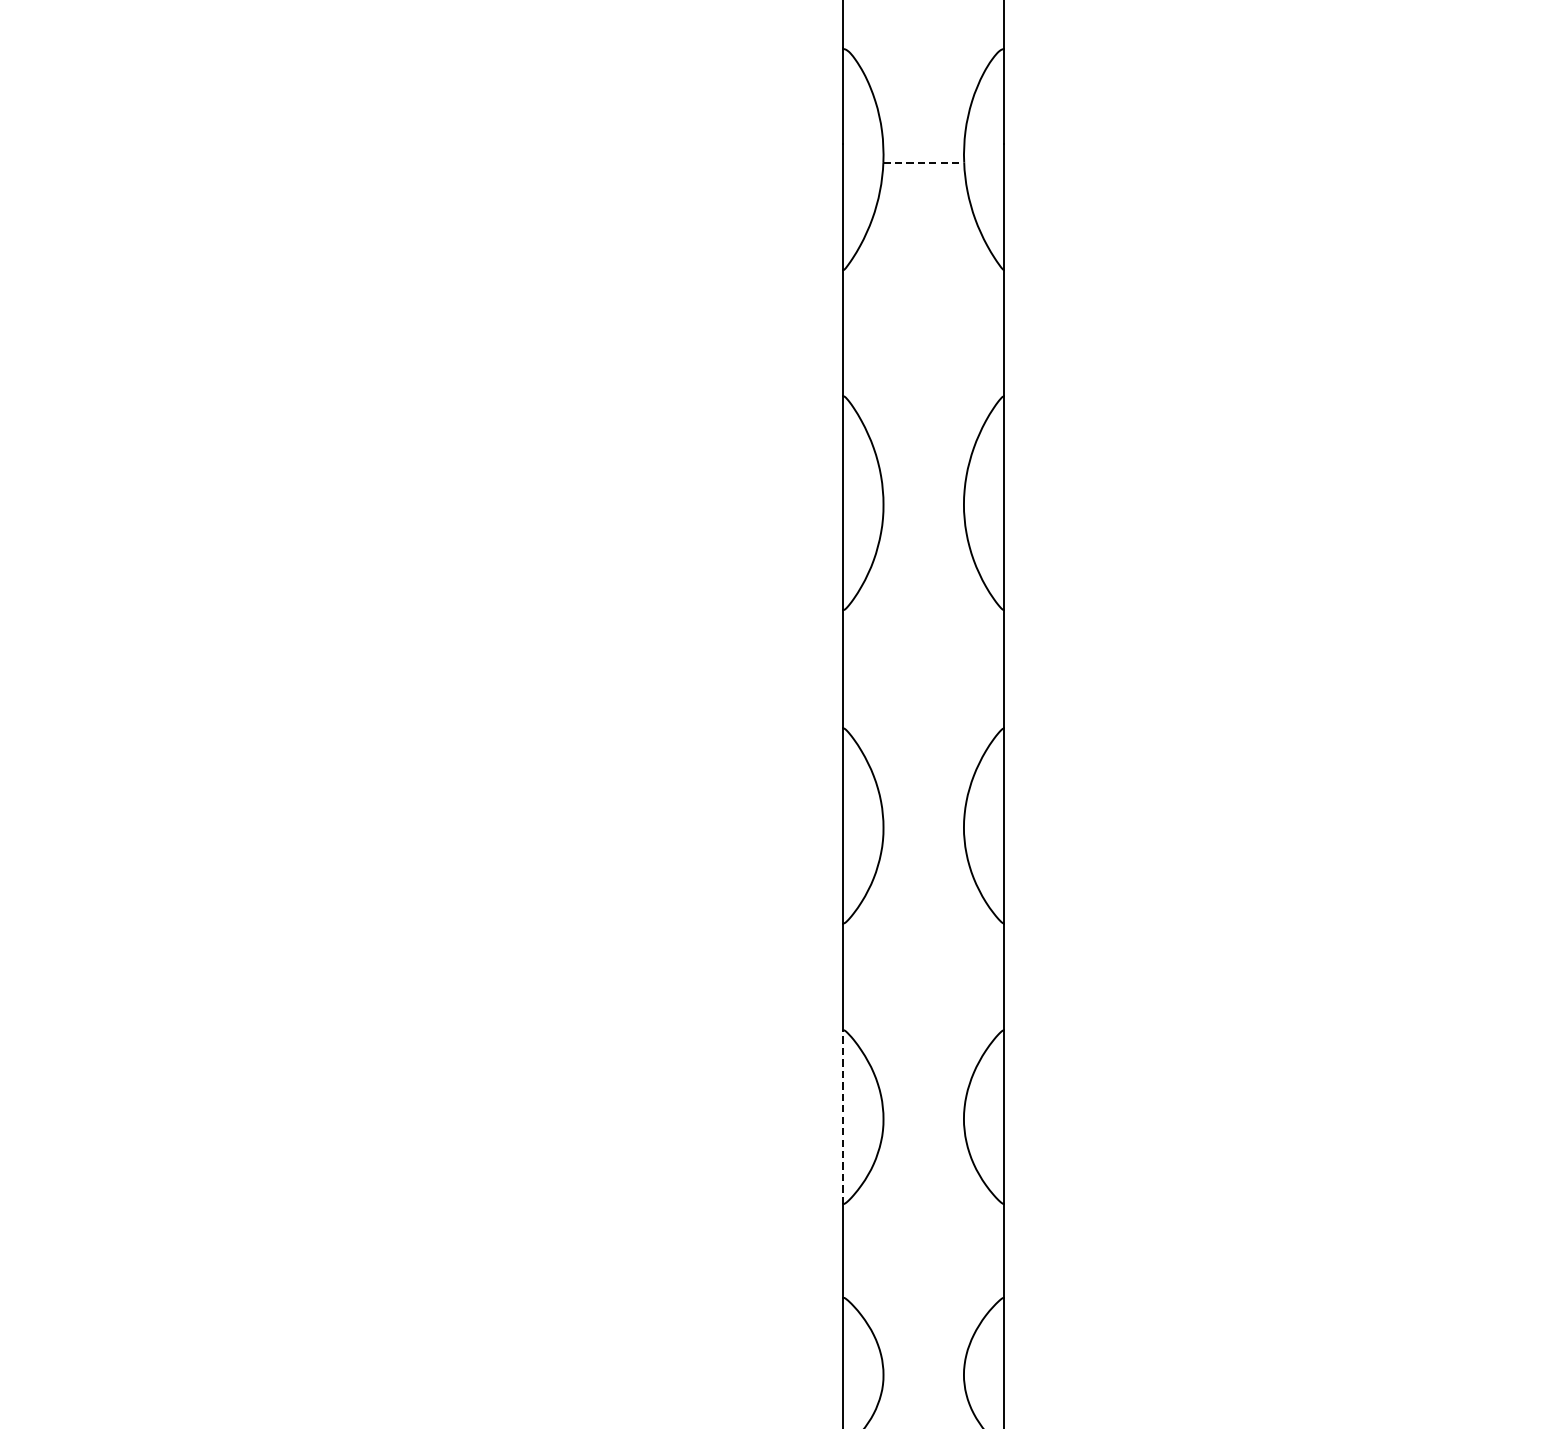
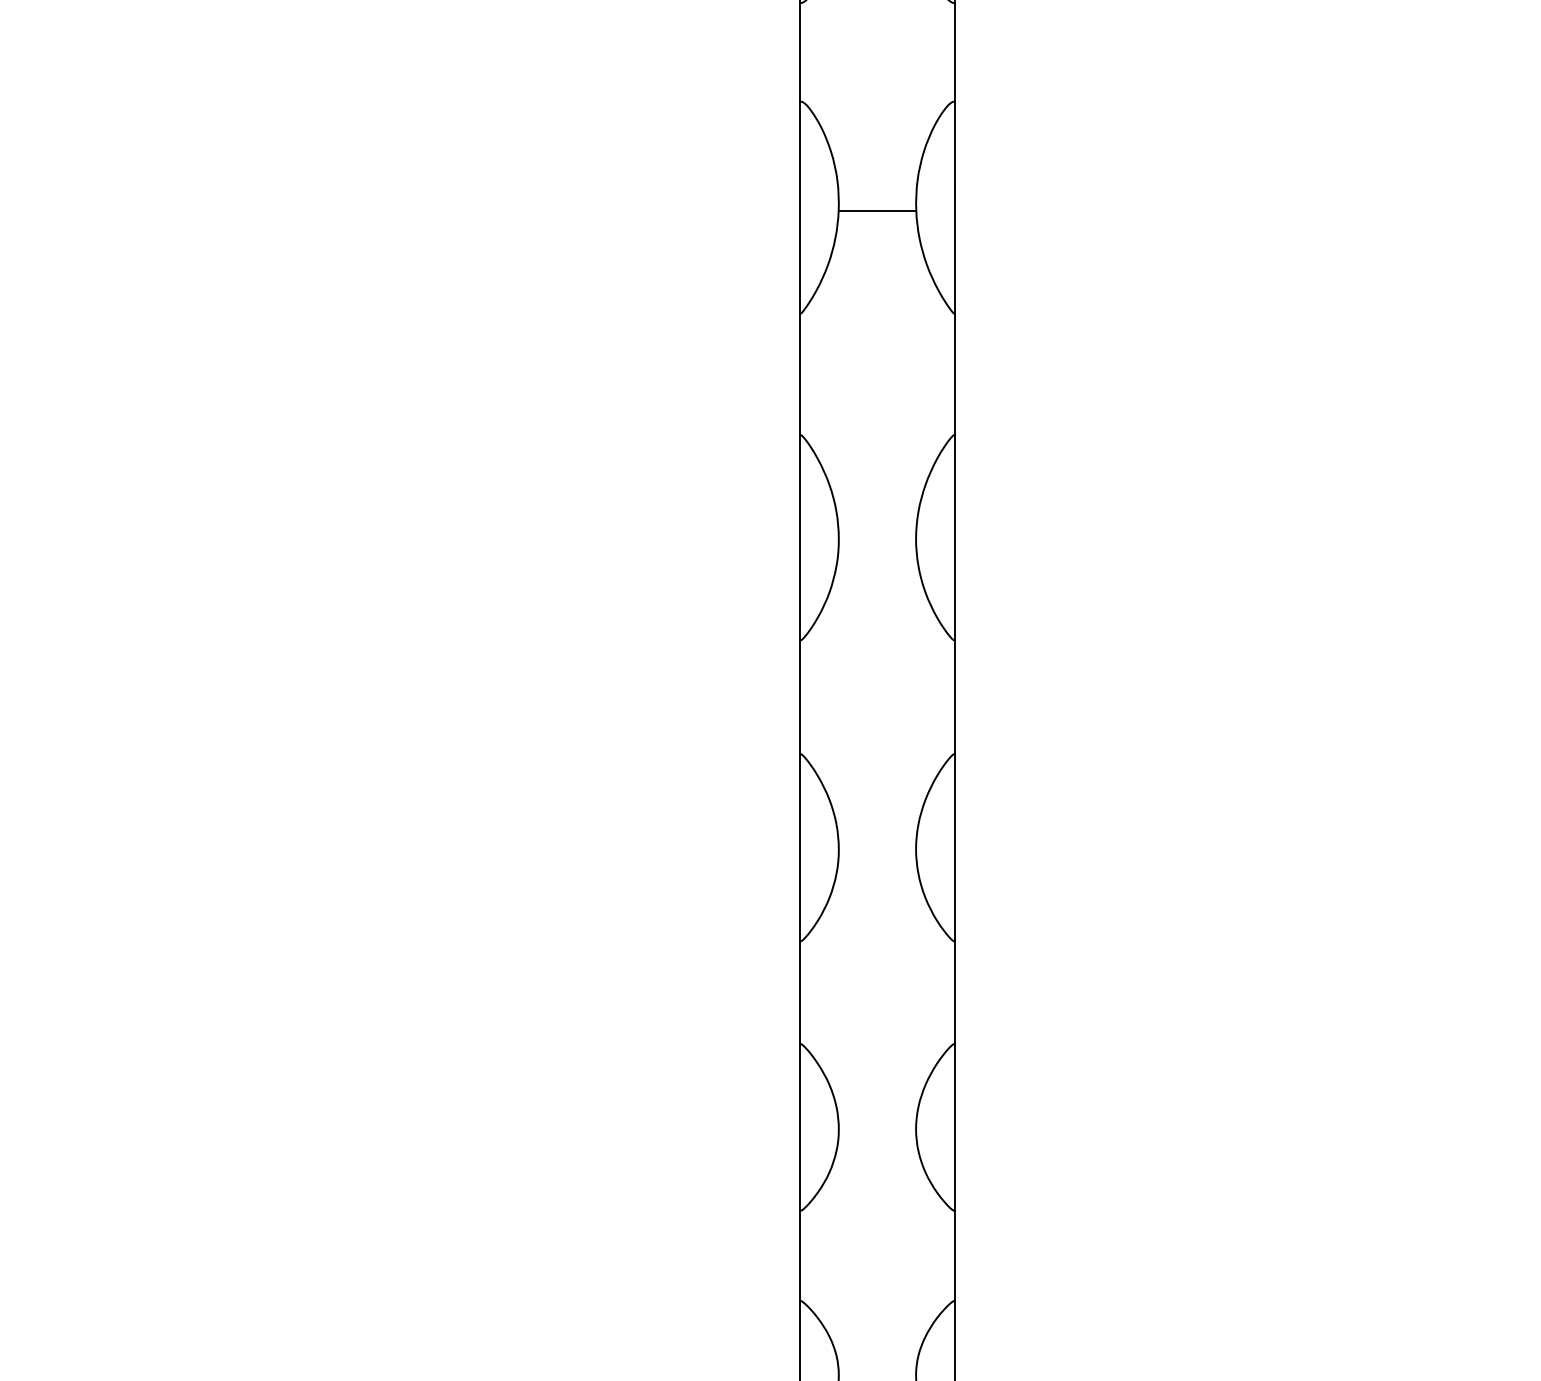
line: (923, 162) -> (877, 210), dashed -> solid
line: (843, 1117) -> (800, 1127), dashed -> solid

